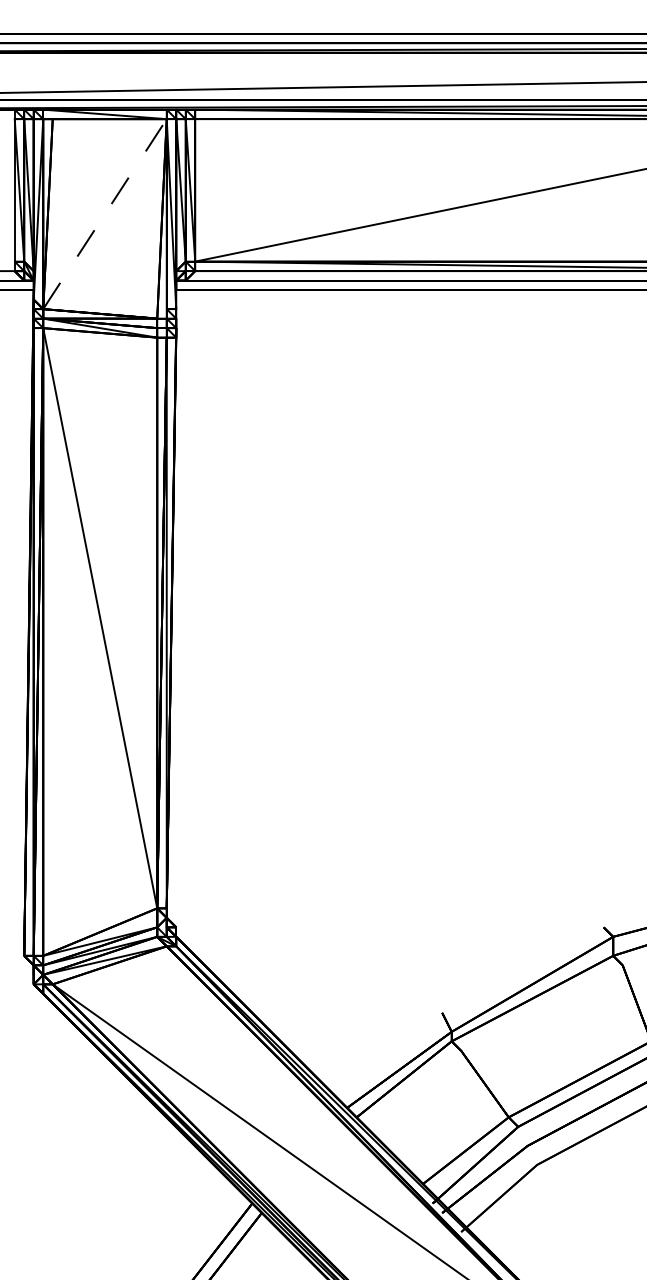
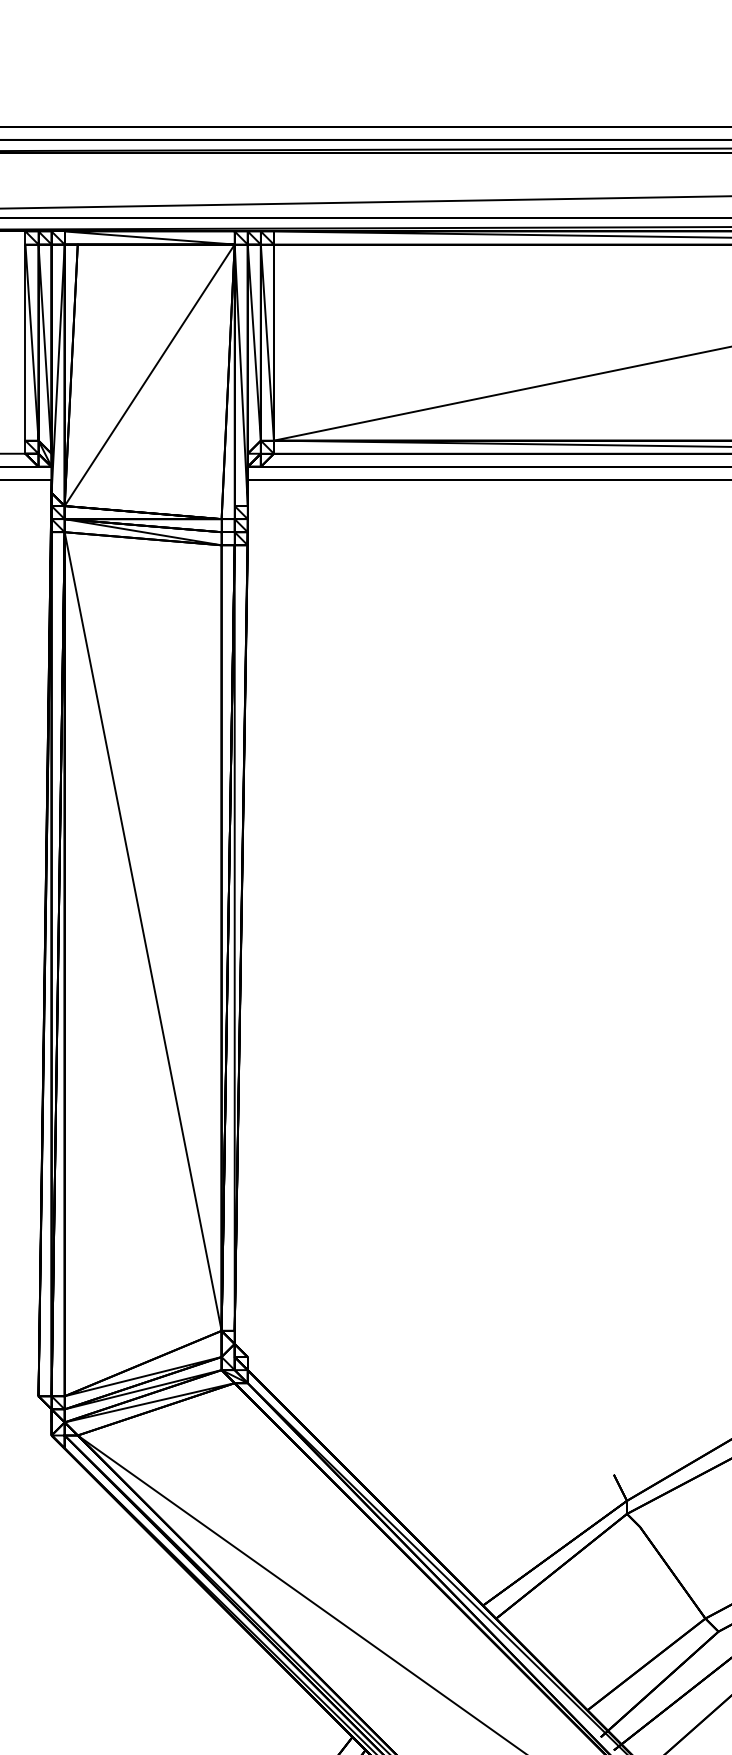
line: (105, 213) -> (150, 374), dashed -> solid

